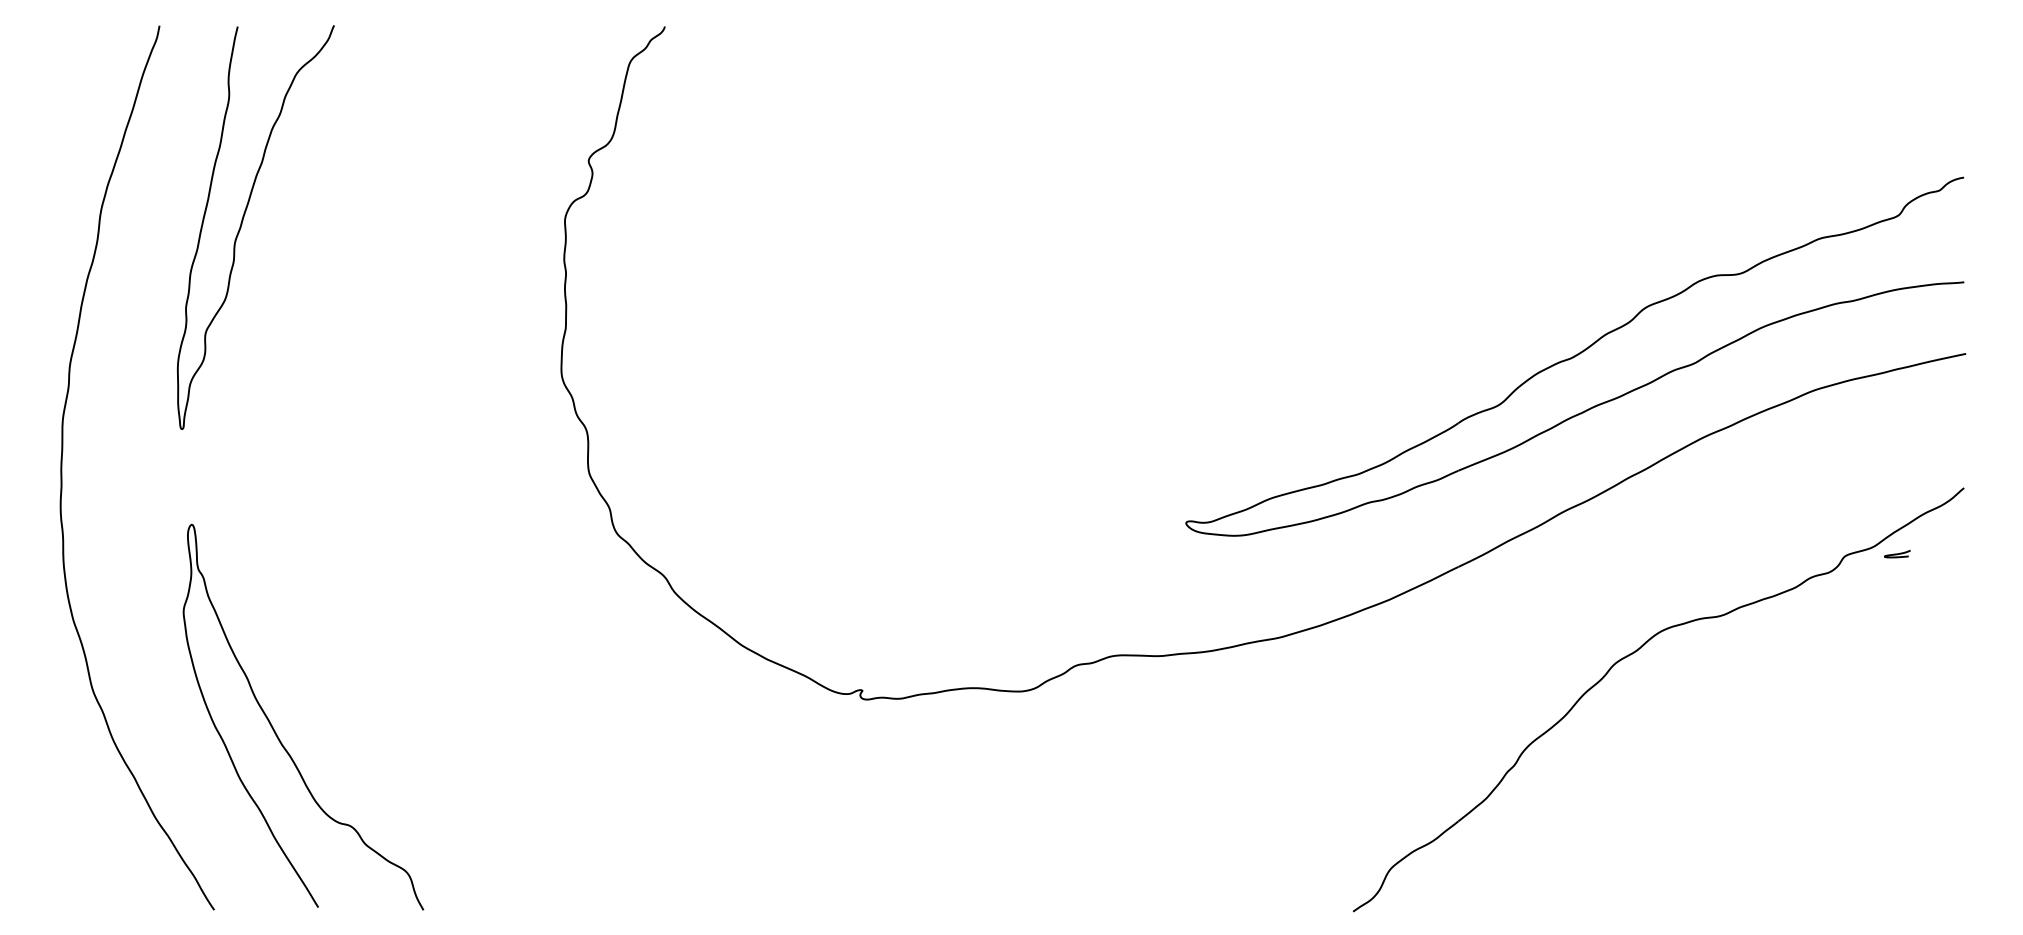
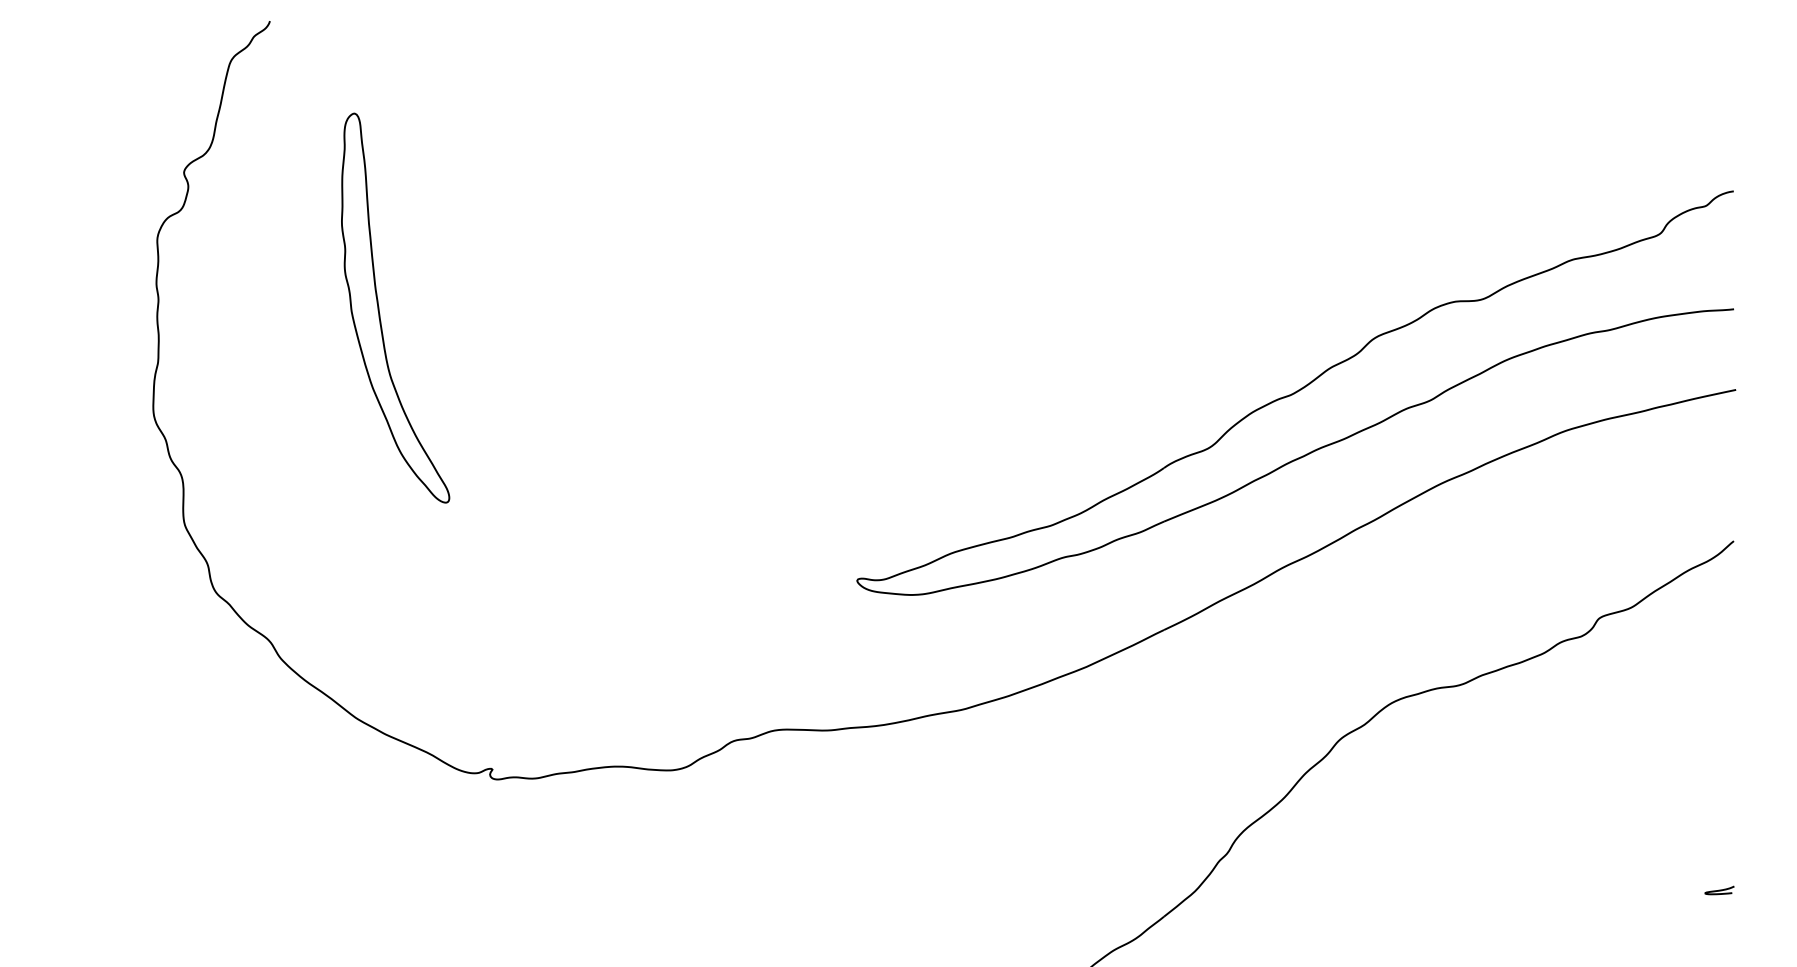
part: (762, 281) -> (379, 308), added
curve: (1897, 554) -> (1719, 890), moved

